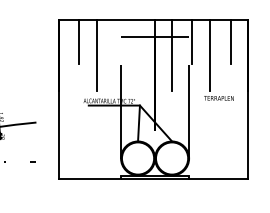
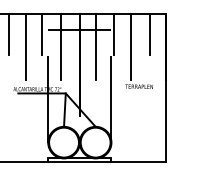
line: (114, 42) -> (42, 34), added
line: (134, 55) -> (60, 46), added

